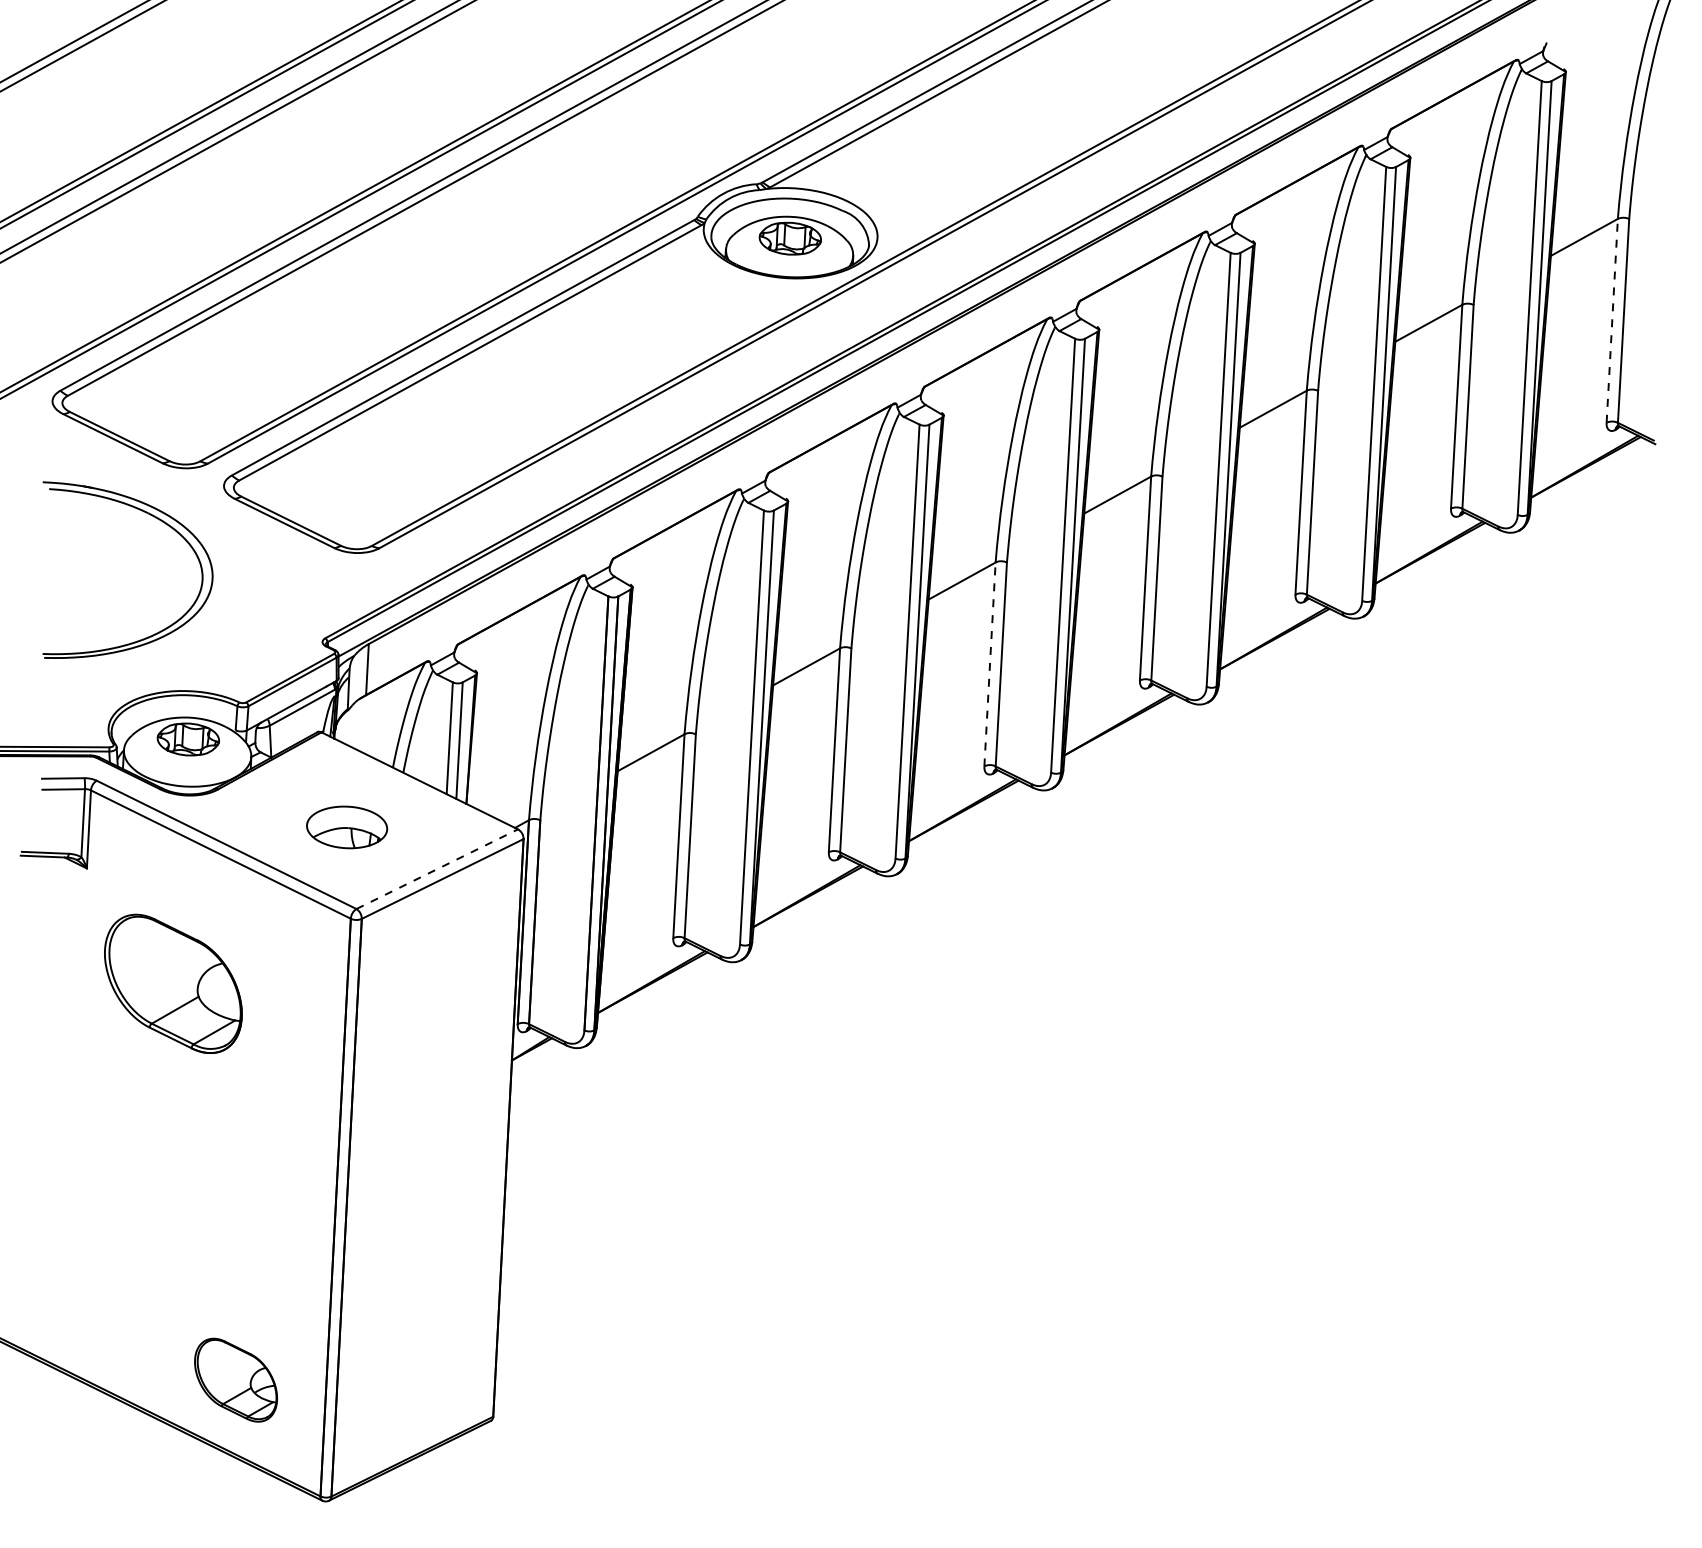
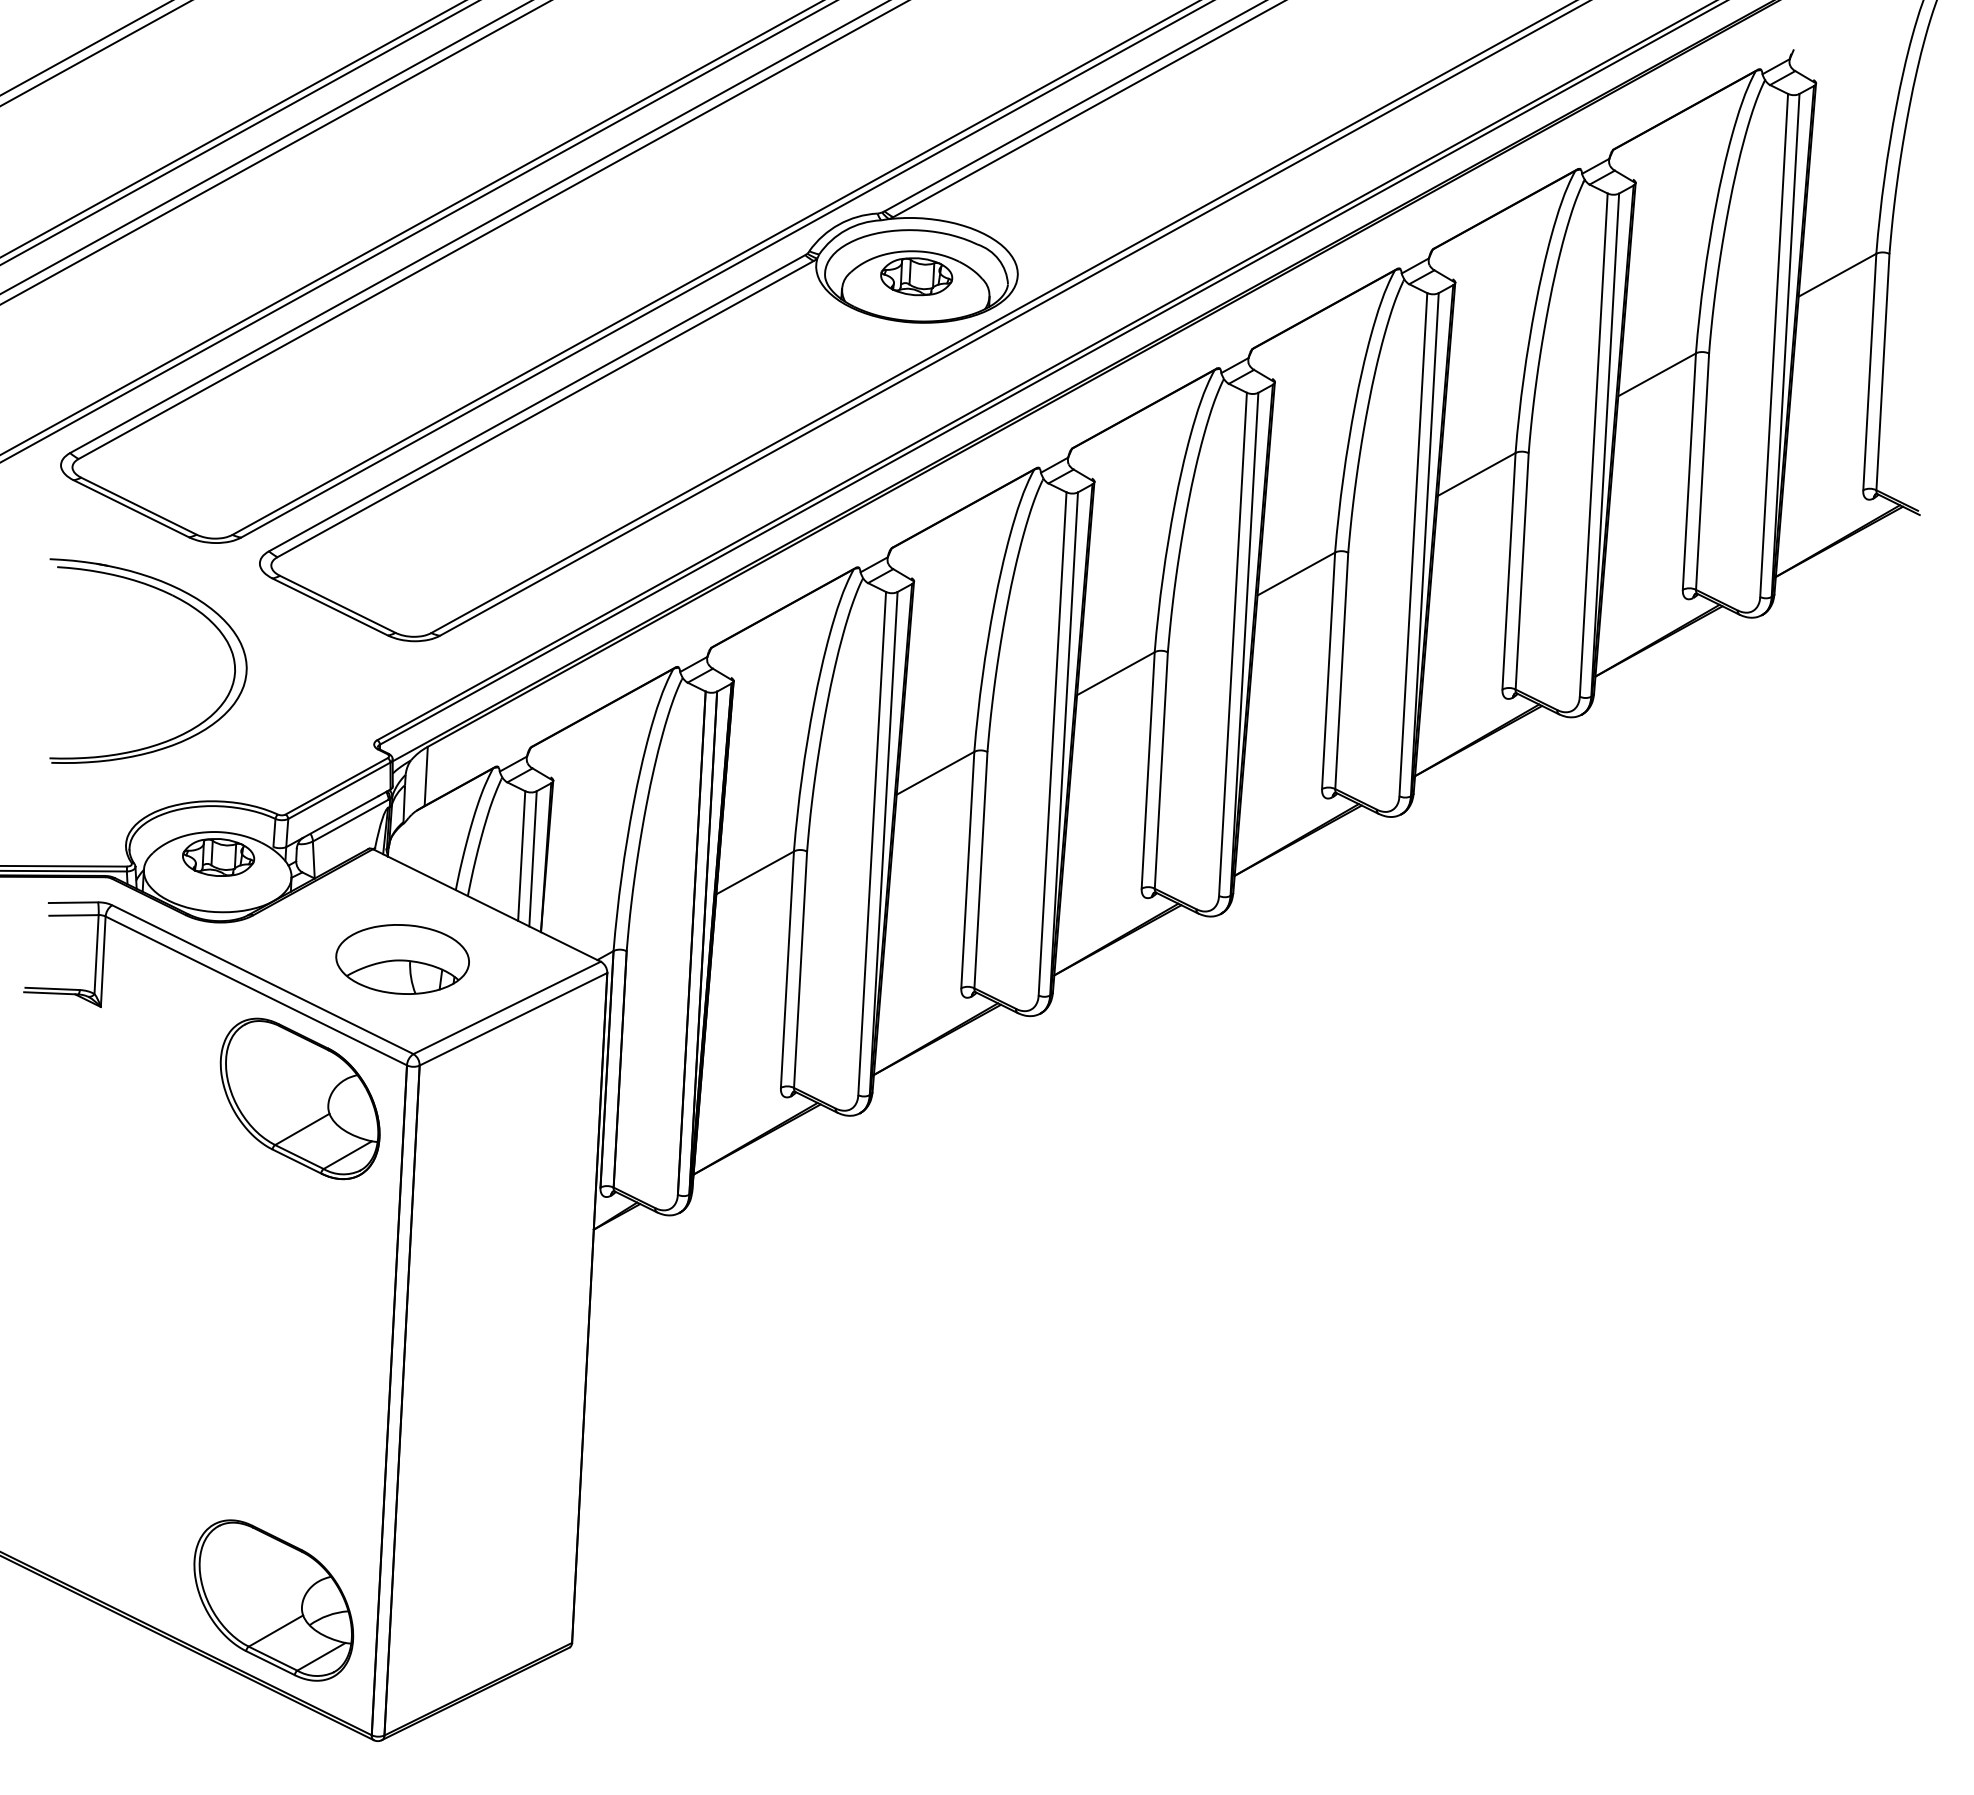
line: (1611, 320) -> (1869, 371), dashed -> solid
line: (990, 663) -> (1148, 769), dashed -> solid
part: (346, 827) -> (402, 959), size x1.43
line: (437, 868) -> (507, 1007), dashed -> solid
part: (172, 983) -> (299, 1098), moved
part: (235, 1380) -> (273, 1600), size x1.67

